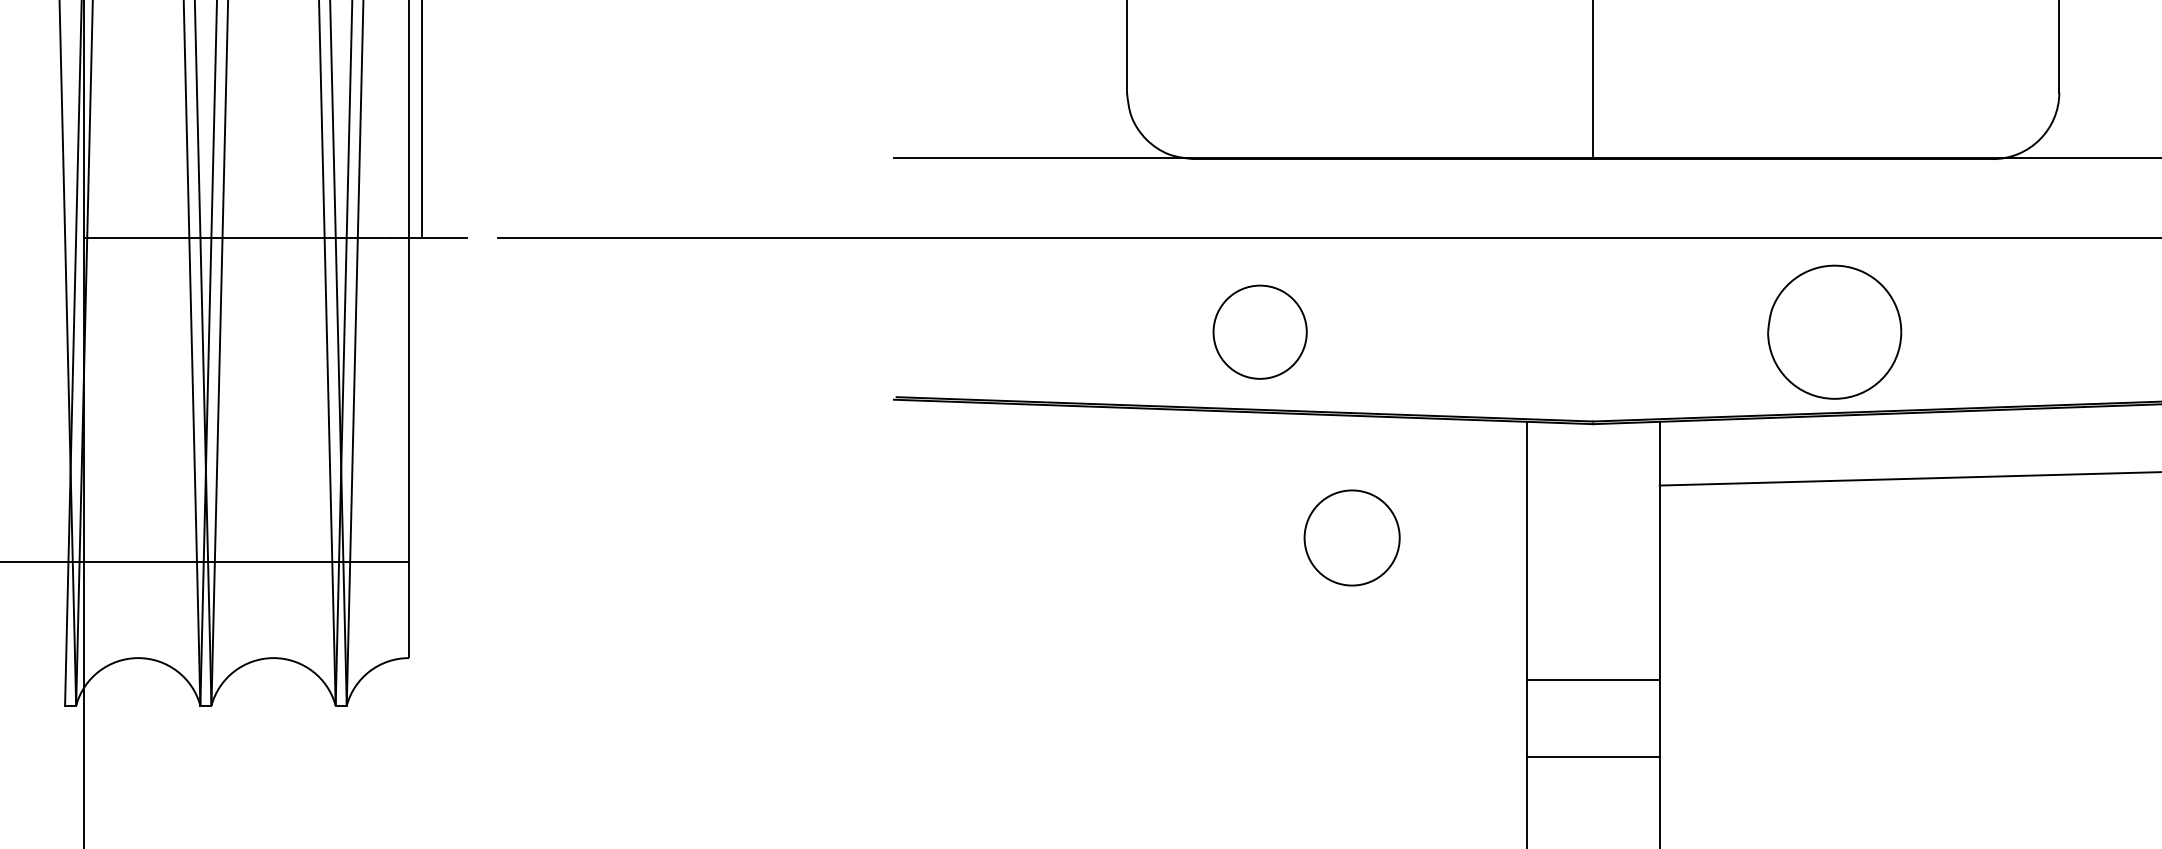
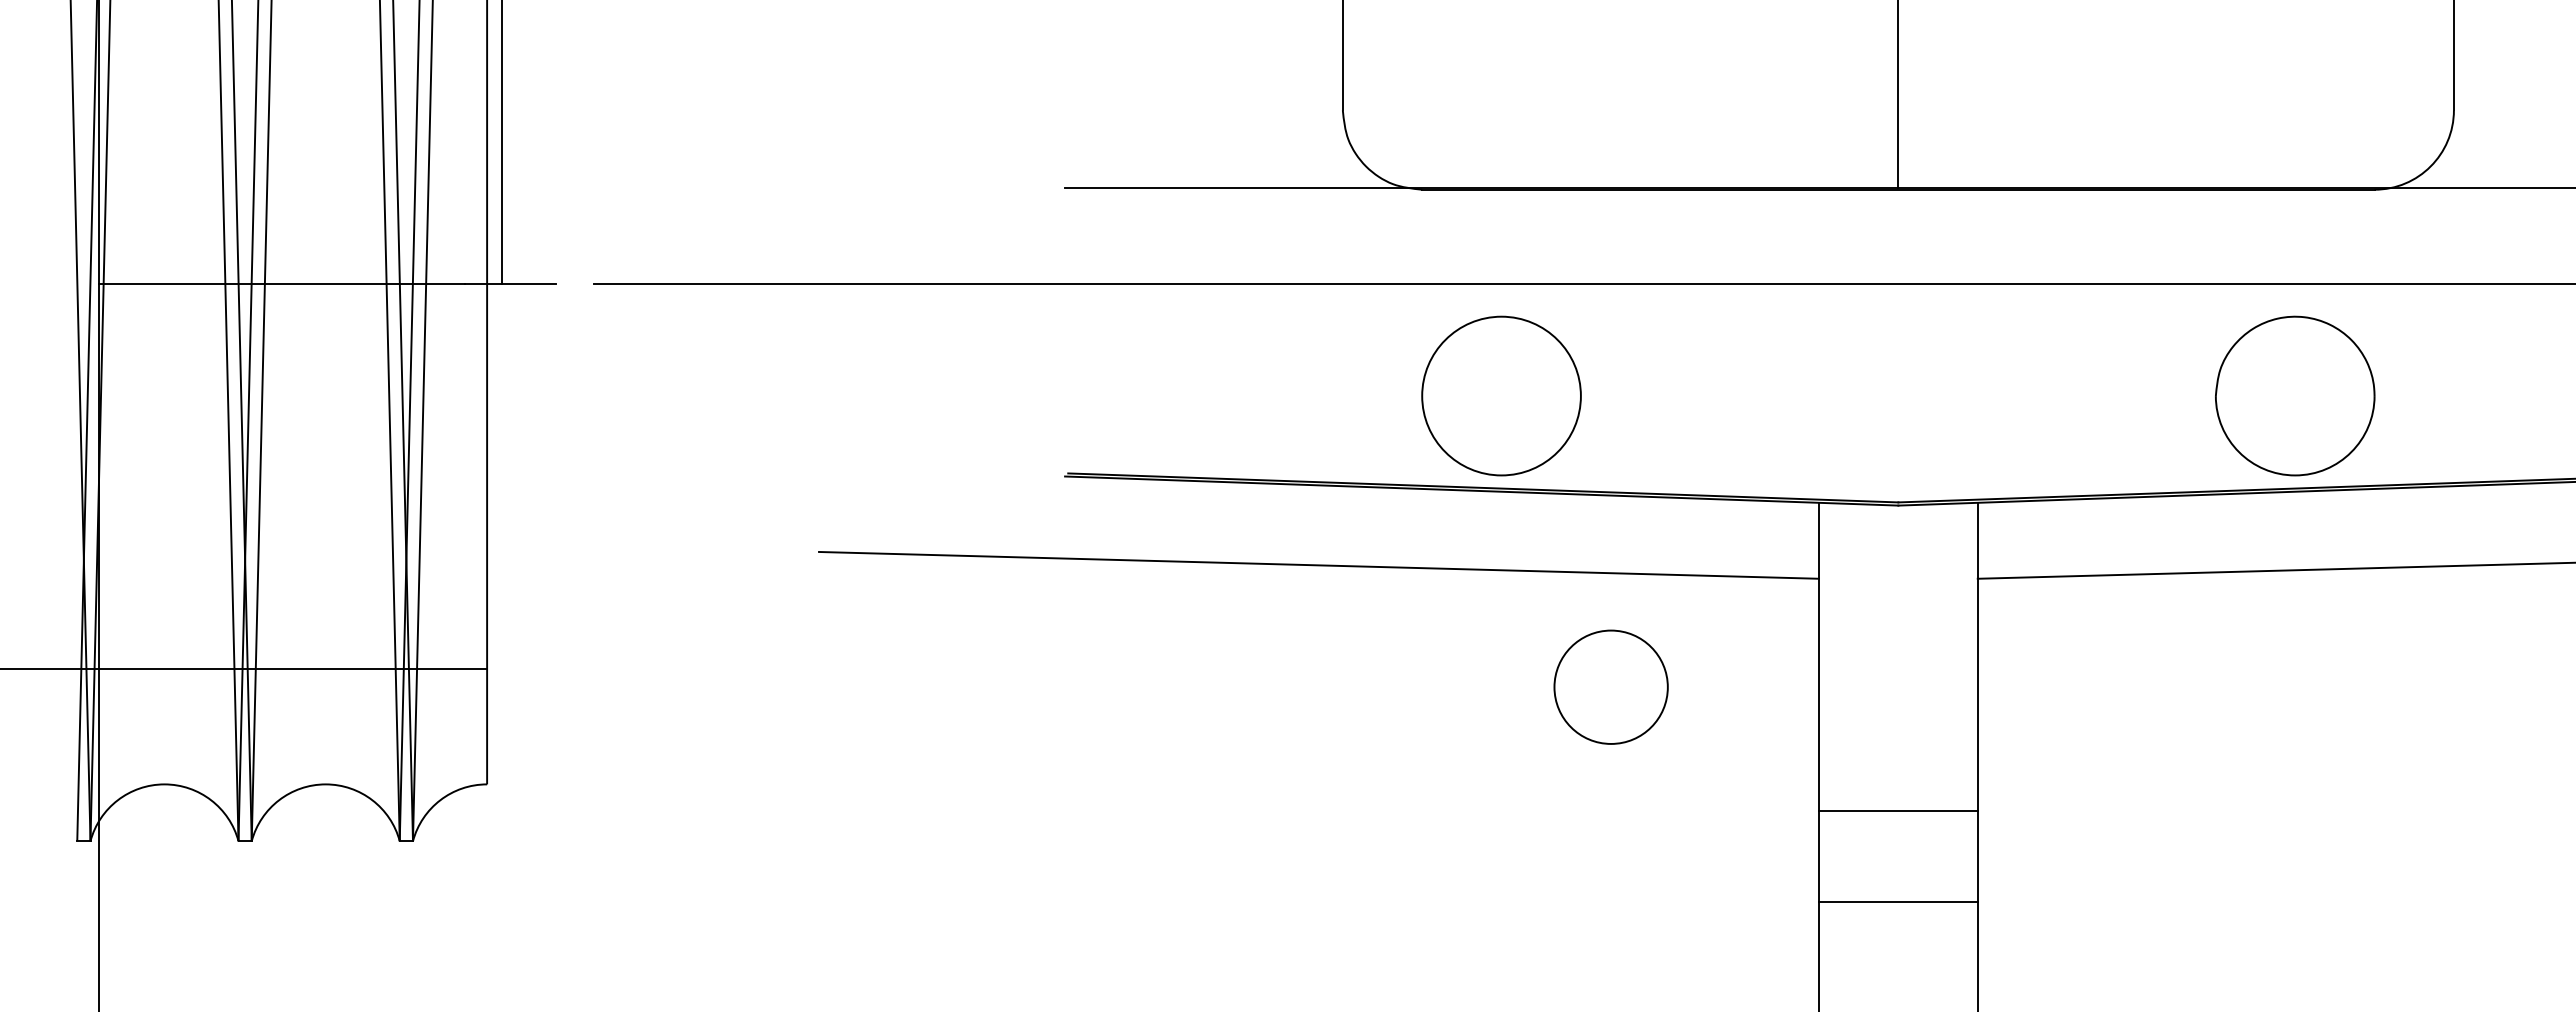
circle: (1260, 331) -> (1501, 395), size x1.43
part: (1834, 331) -> (2295, 395), moved
line: (1107, 473) -> (1319, 564), added
circle: (1351, 537) -> (1610, 686), moved

